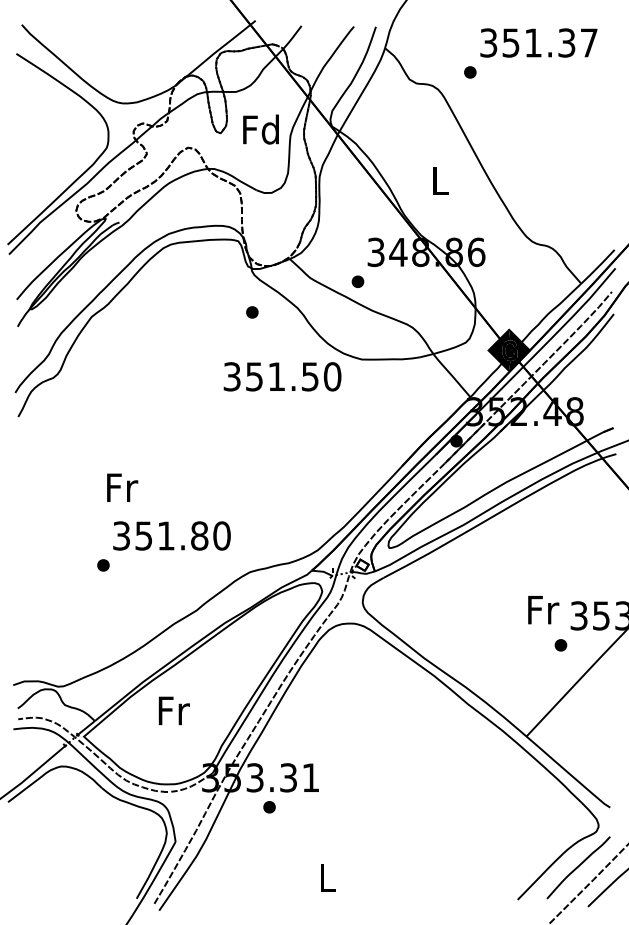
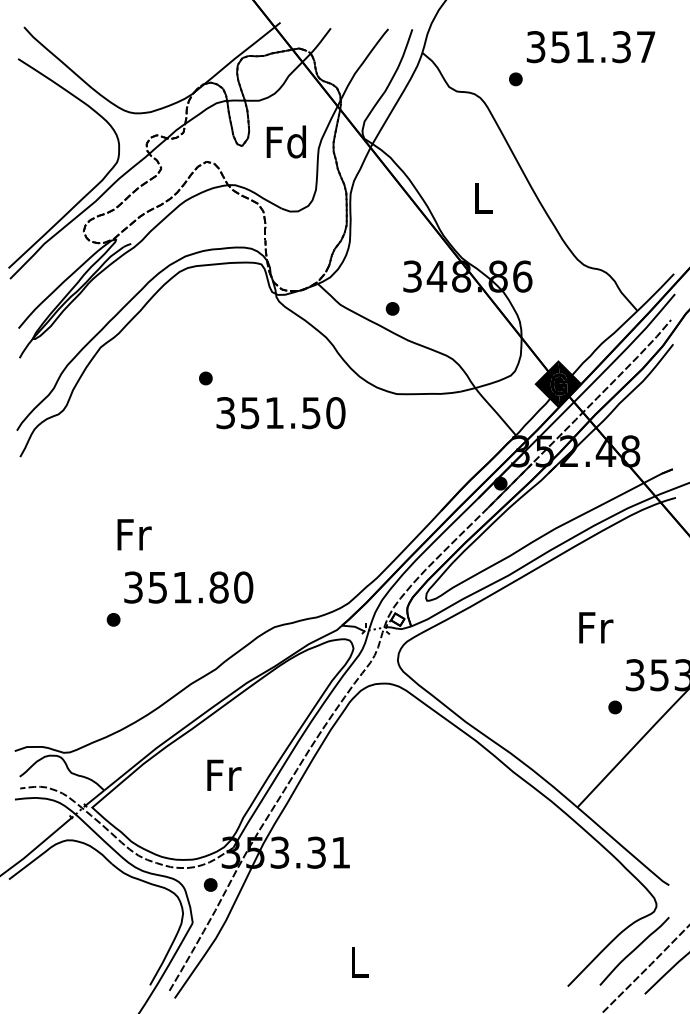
part: (252, 312) -> (205, 378), moved
text: (282, 377) -> (280, 413), moved
text: (543, 609) -> (596, 627), moved
text: (174, 710) -> (224, 774), moved
part: (269, 806) -> (210, 884), moved

